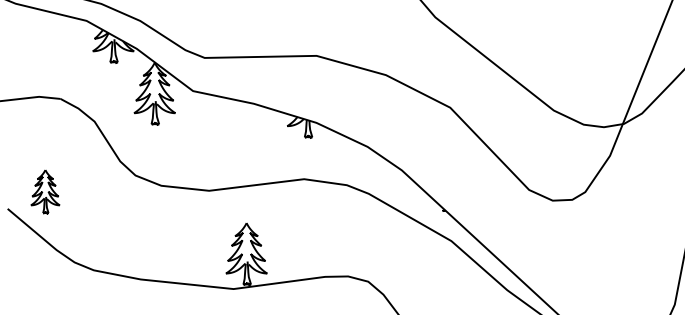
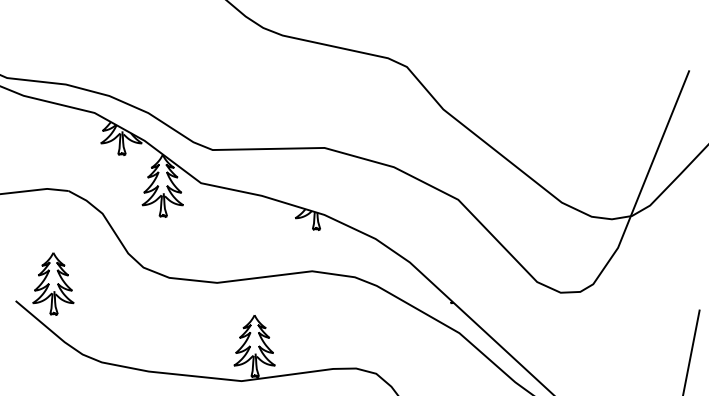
part: (45, 191) -> (53, 283), size x1.43

